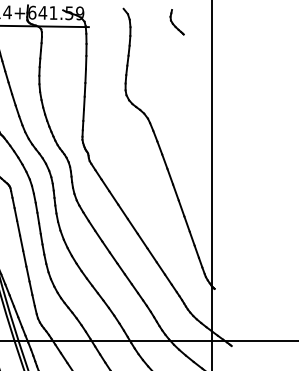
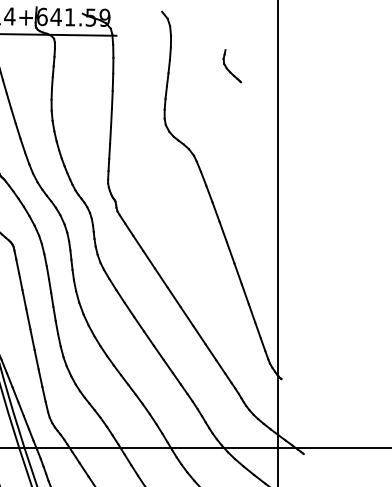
part: (176, 22) -> (231, 66), moved

